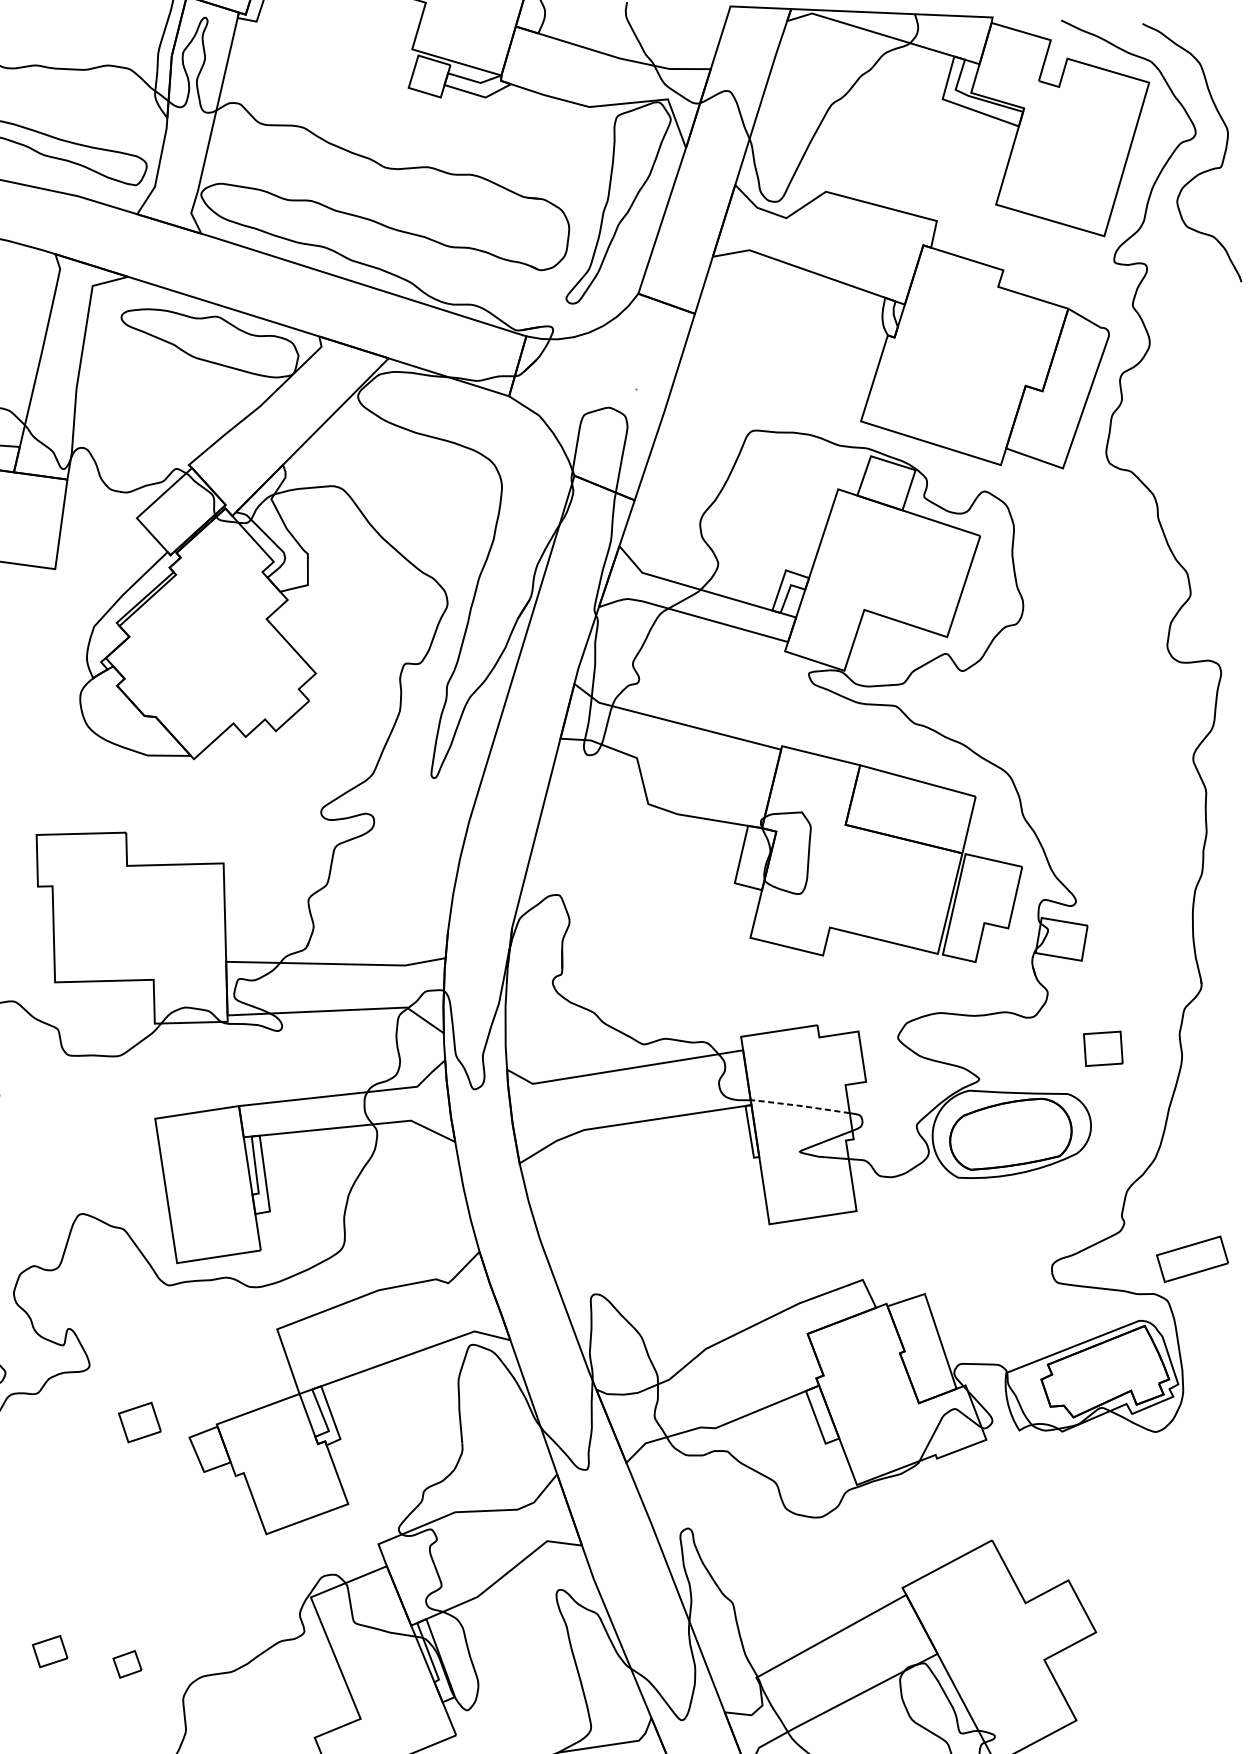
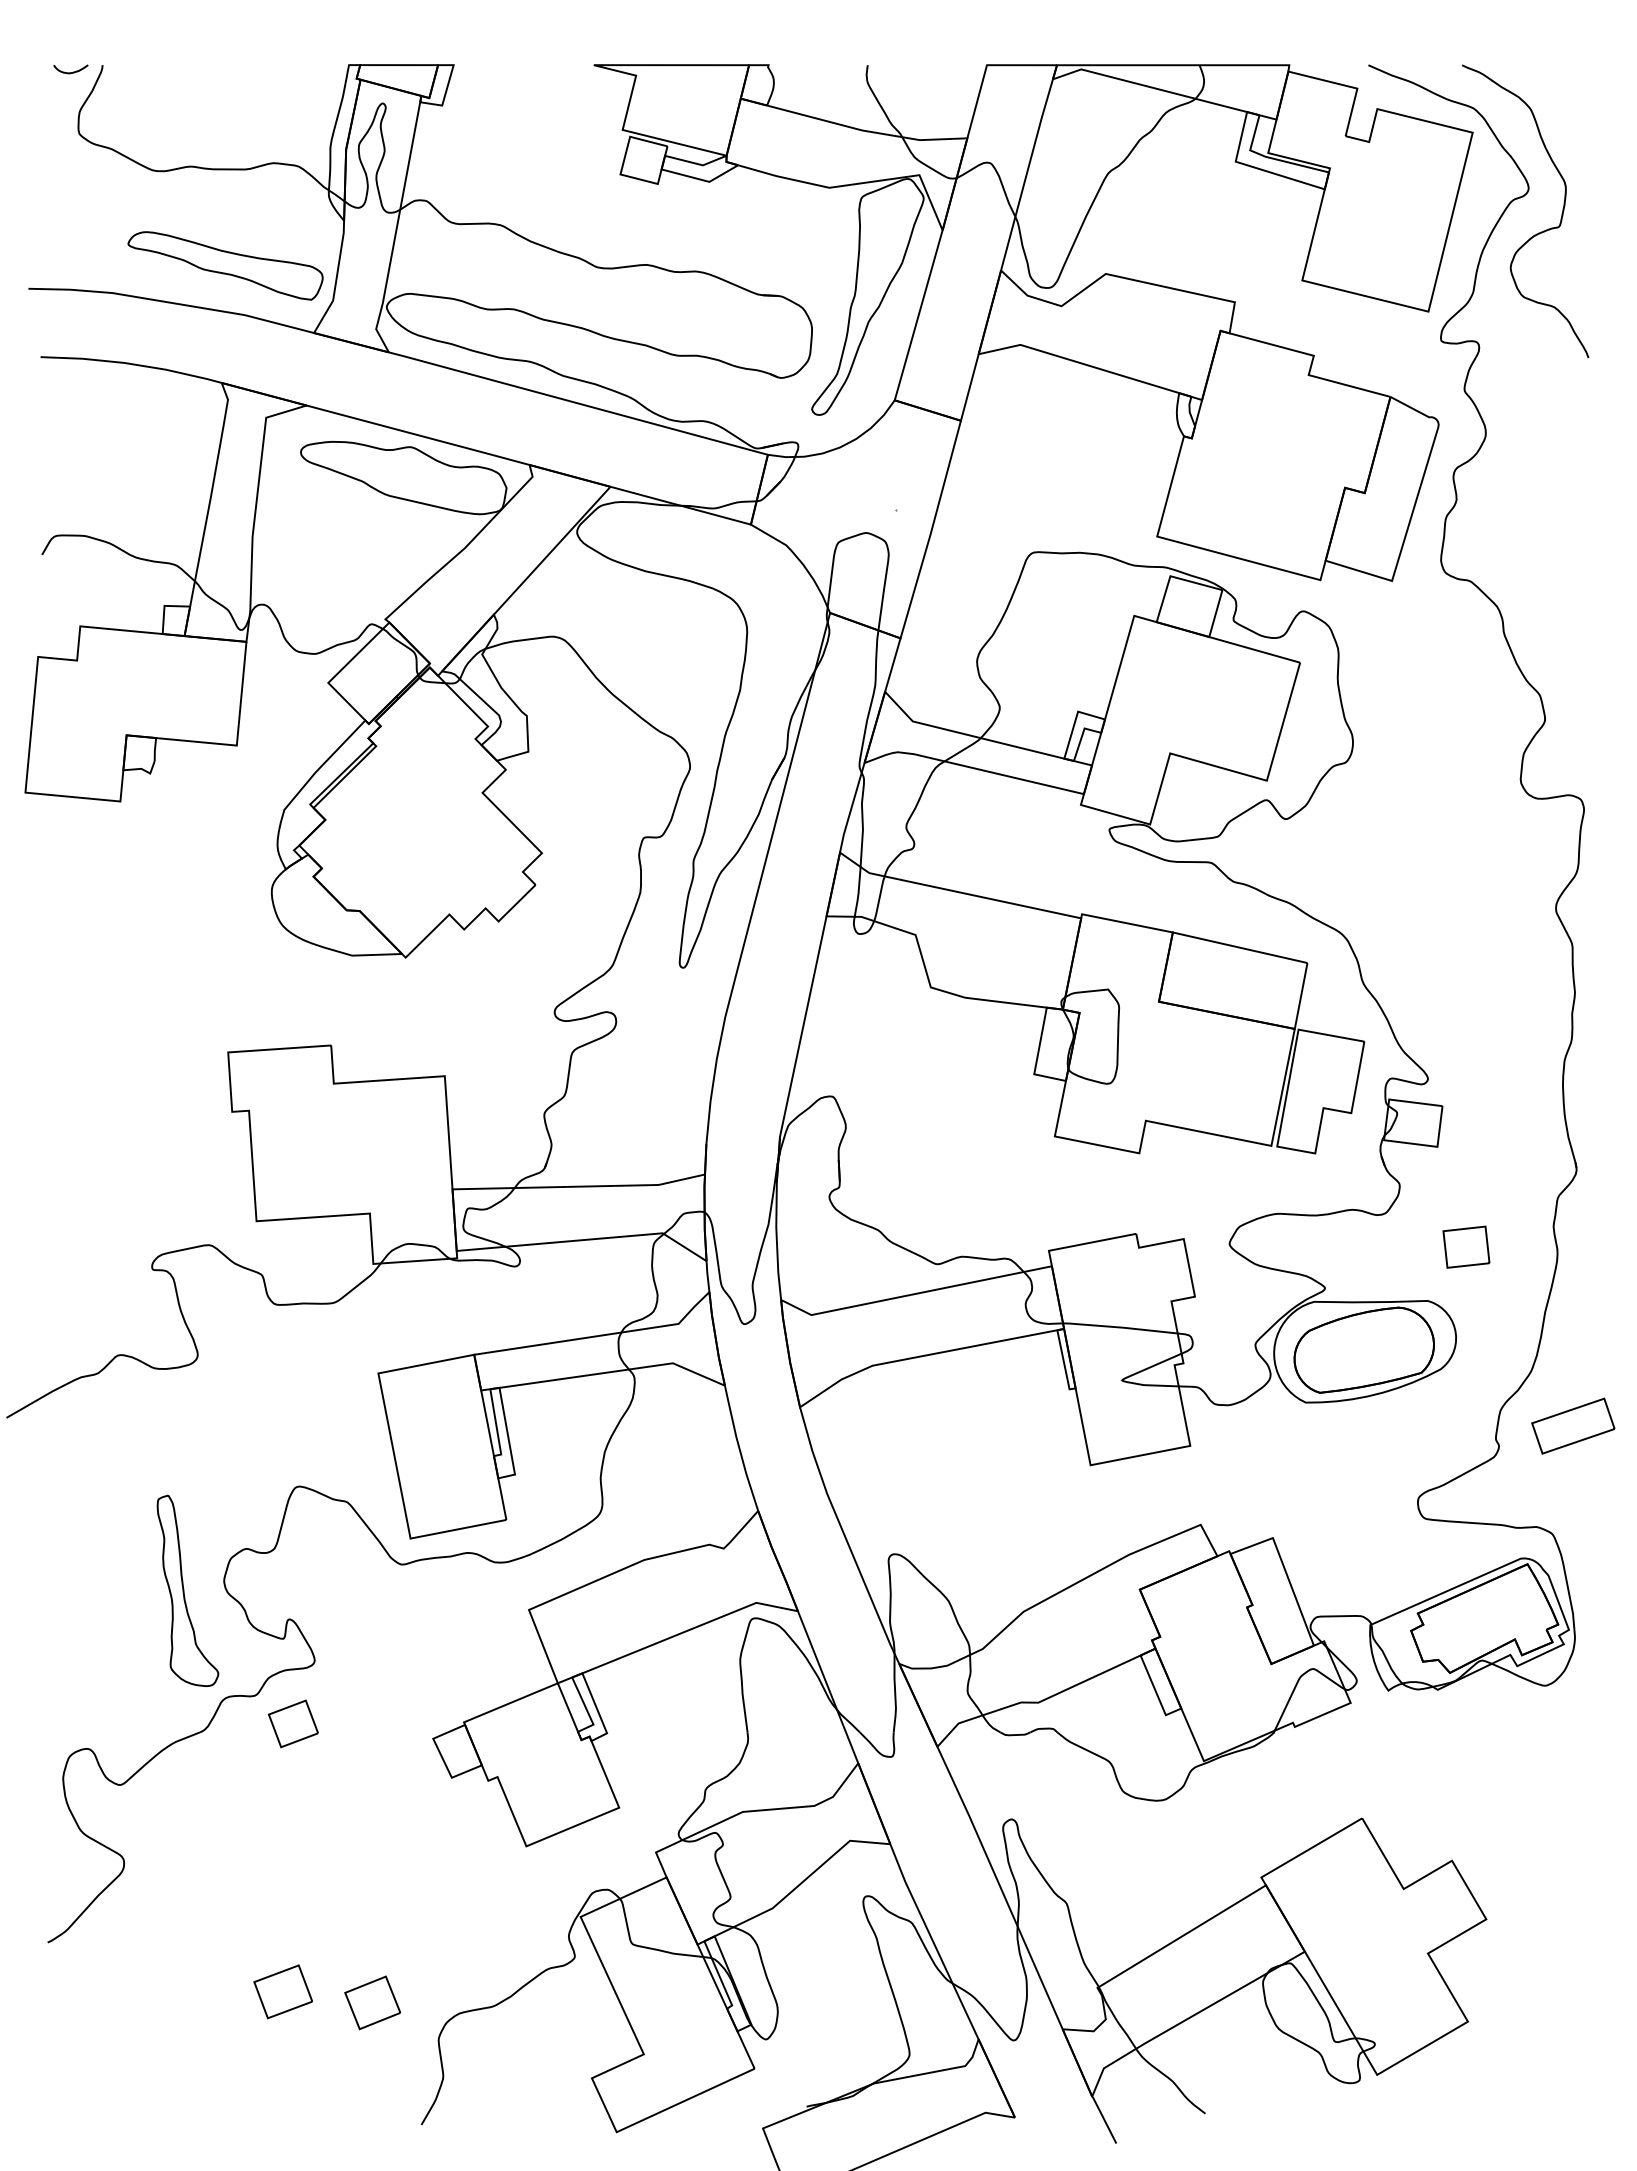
line: (799, 1105) -> (1119, 1327), dashed -> solid
part: (1192, 1258) -> (1573, 1425), moved
part: (139, 1422) -> (292, 1723), moved
part: (49, 1651) -> (282, 1991), size x1.43
part: (127, 1664) -> (372, 2002), size x1.67

